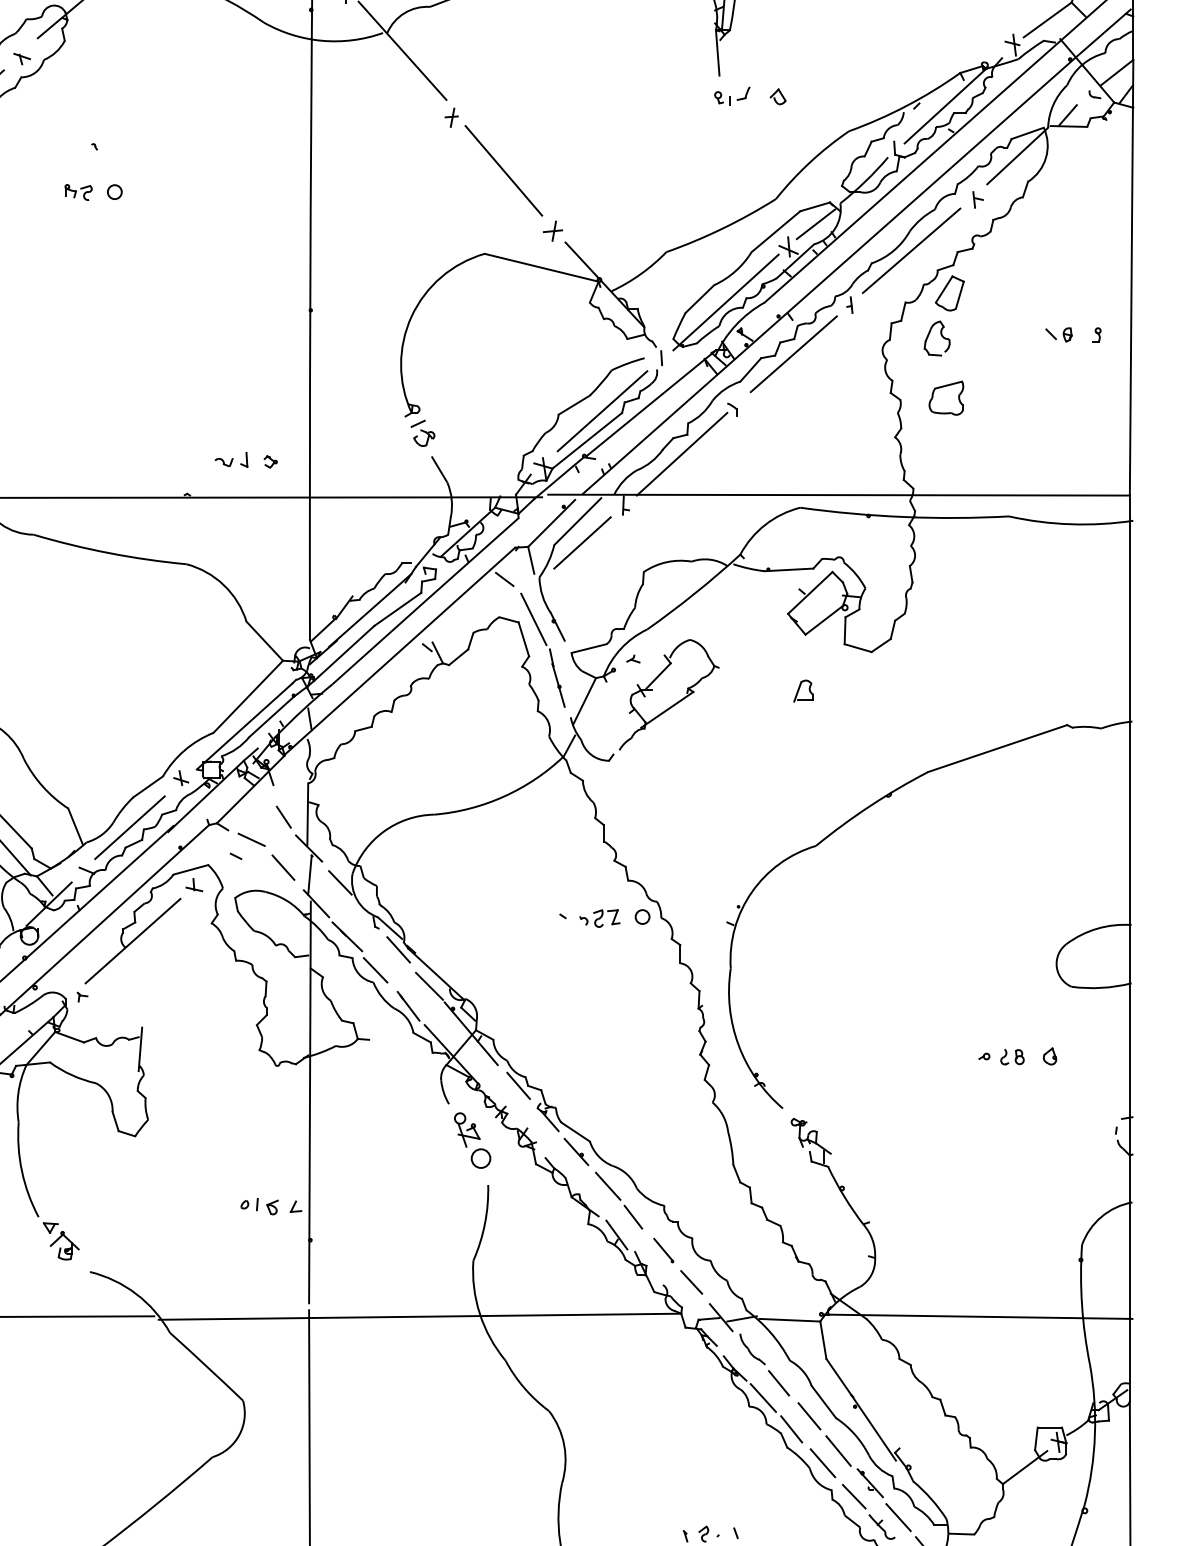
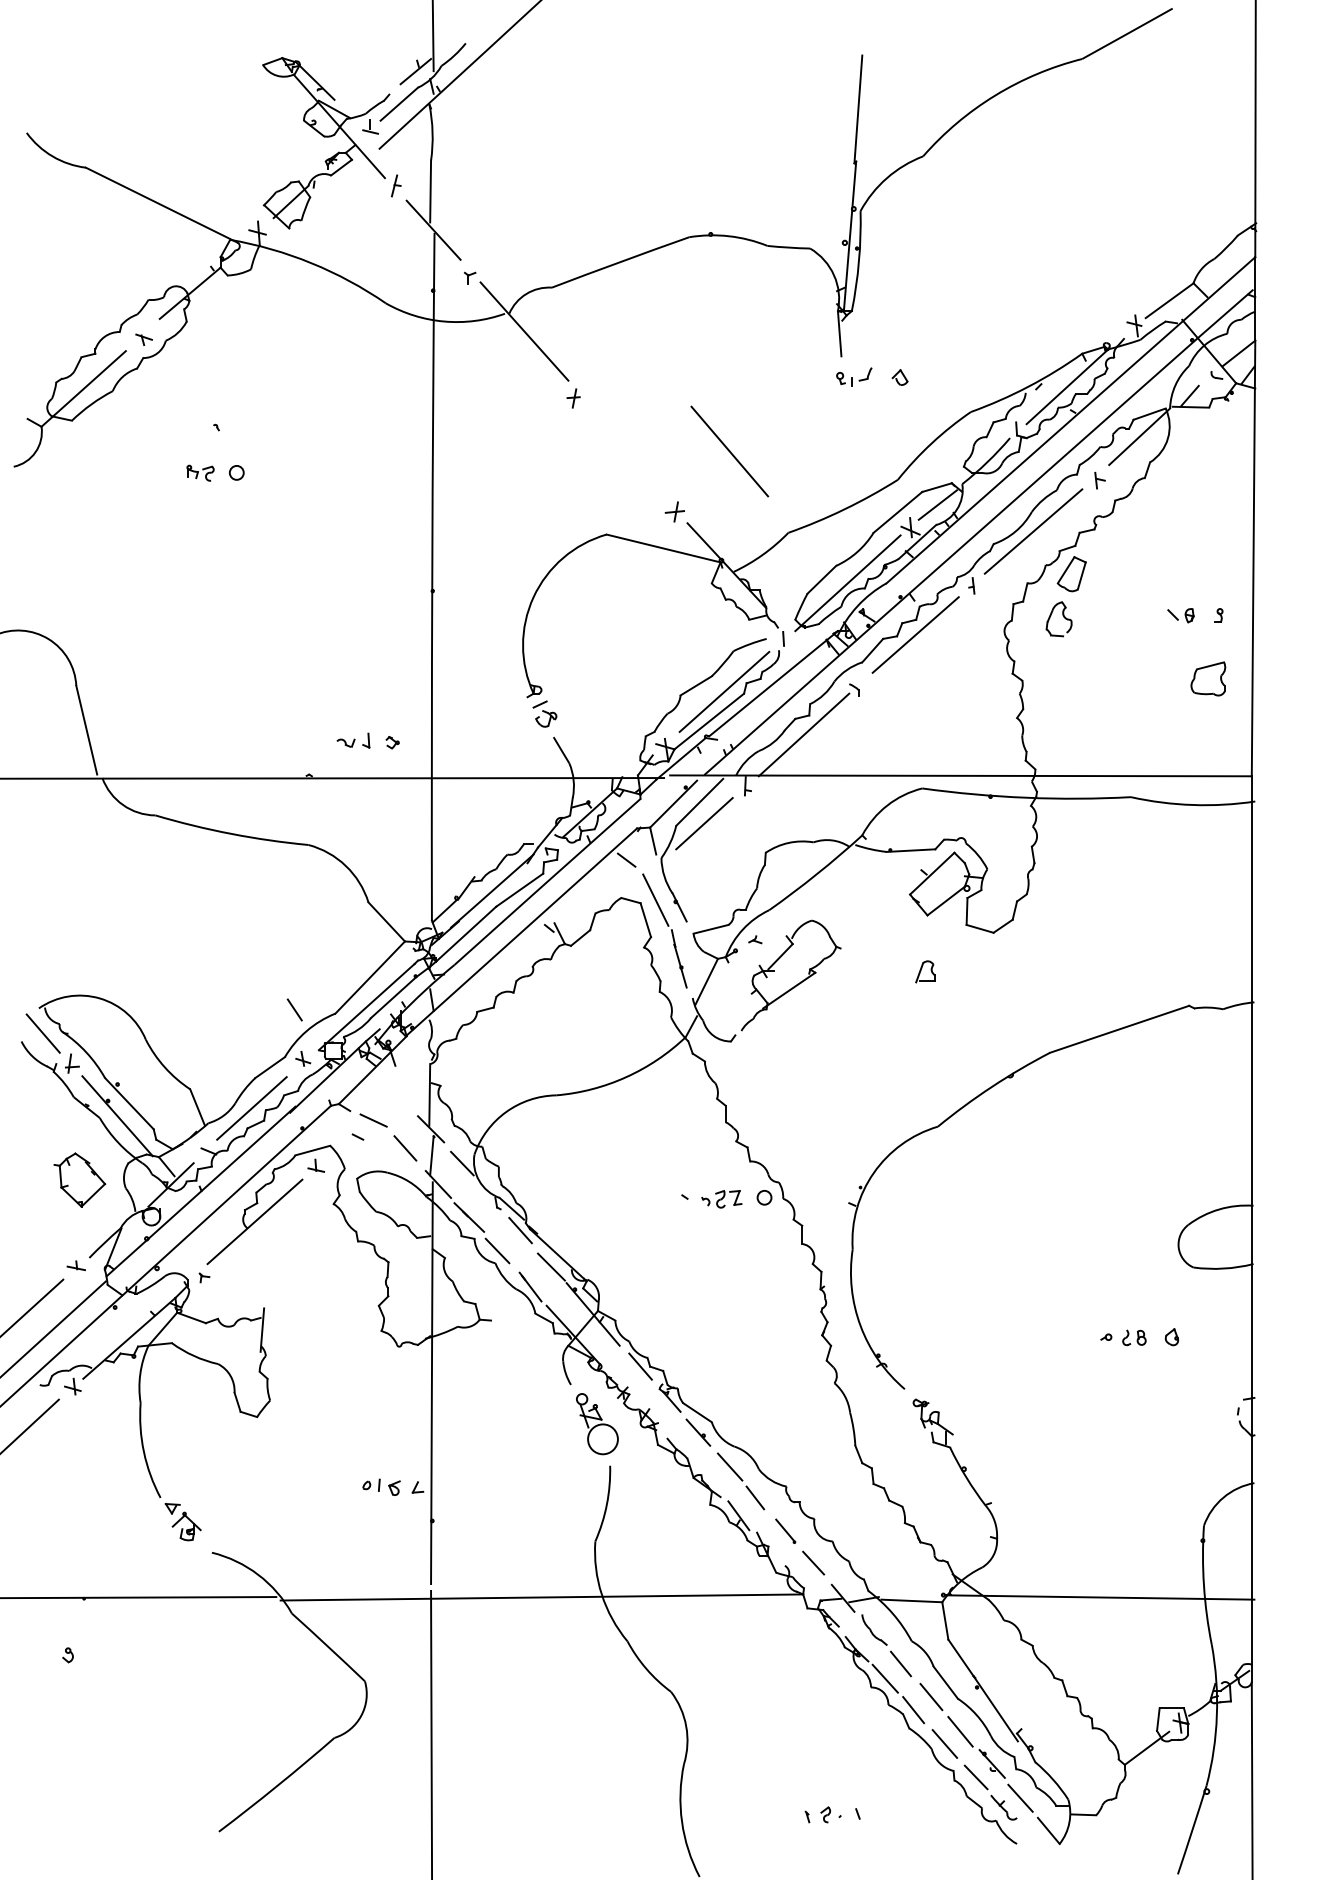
line: (503, 170) -> (729, 451), moved
part: (946, 397) -> (1208, 678), moved
line: (283, 816) -> (294, 1009), moved
circle: (480, 1158) -> (602, 1439), size x1.6

